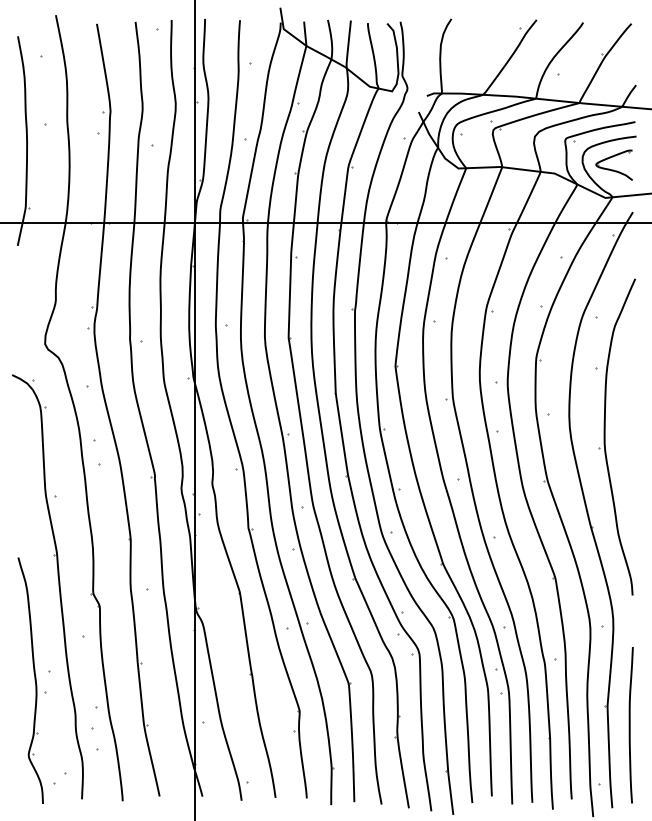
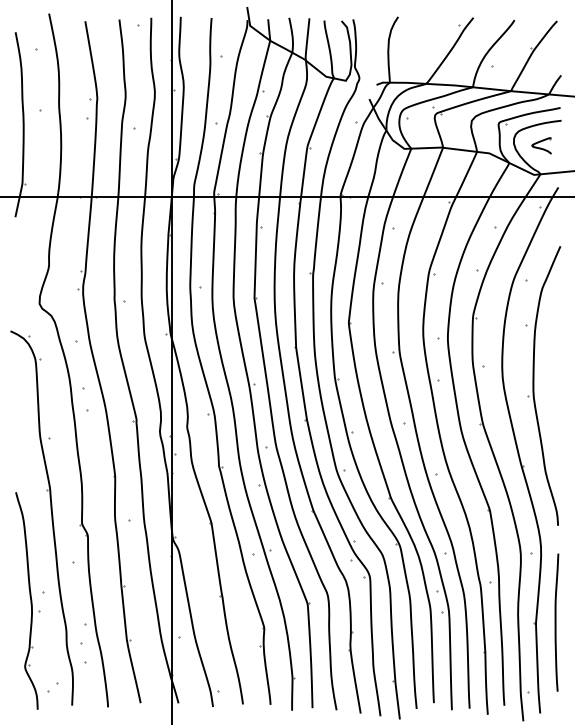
part: (613, 164) -> (541, 145), size x0.6
curve: (630, 725) -> (556, 622), moved

